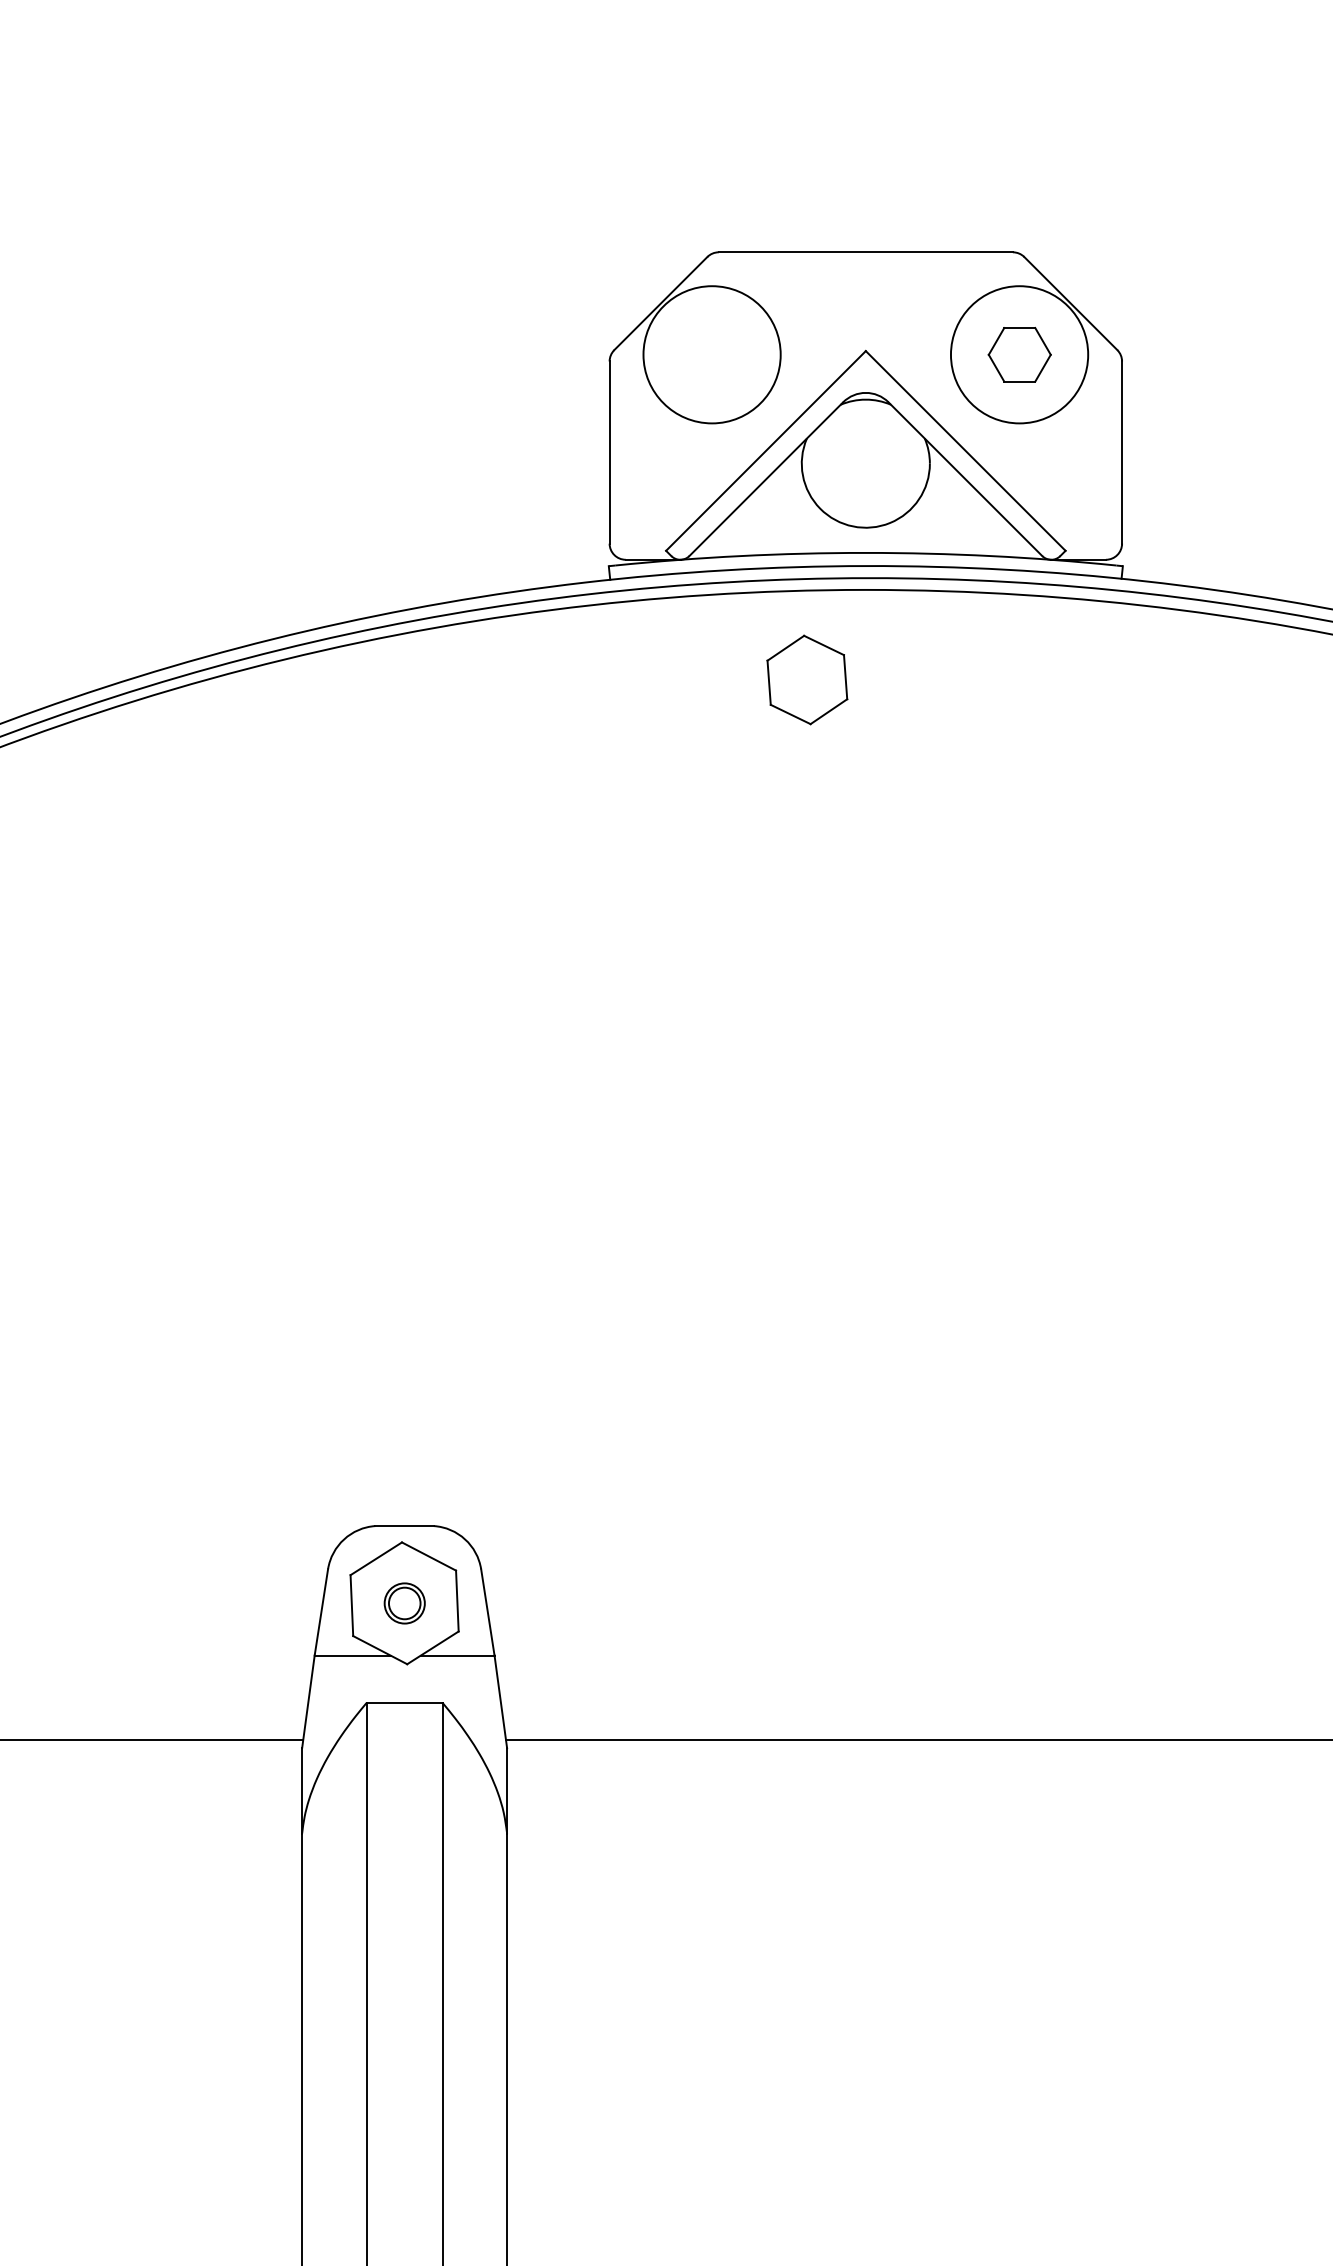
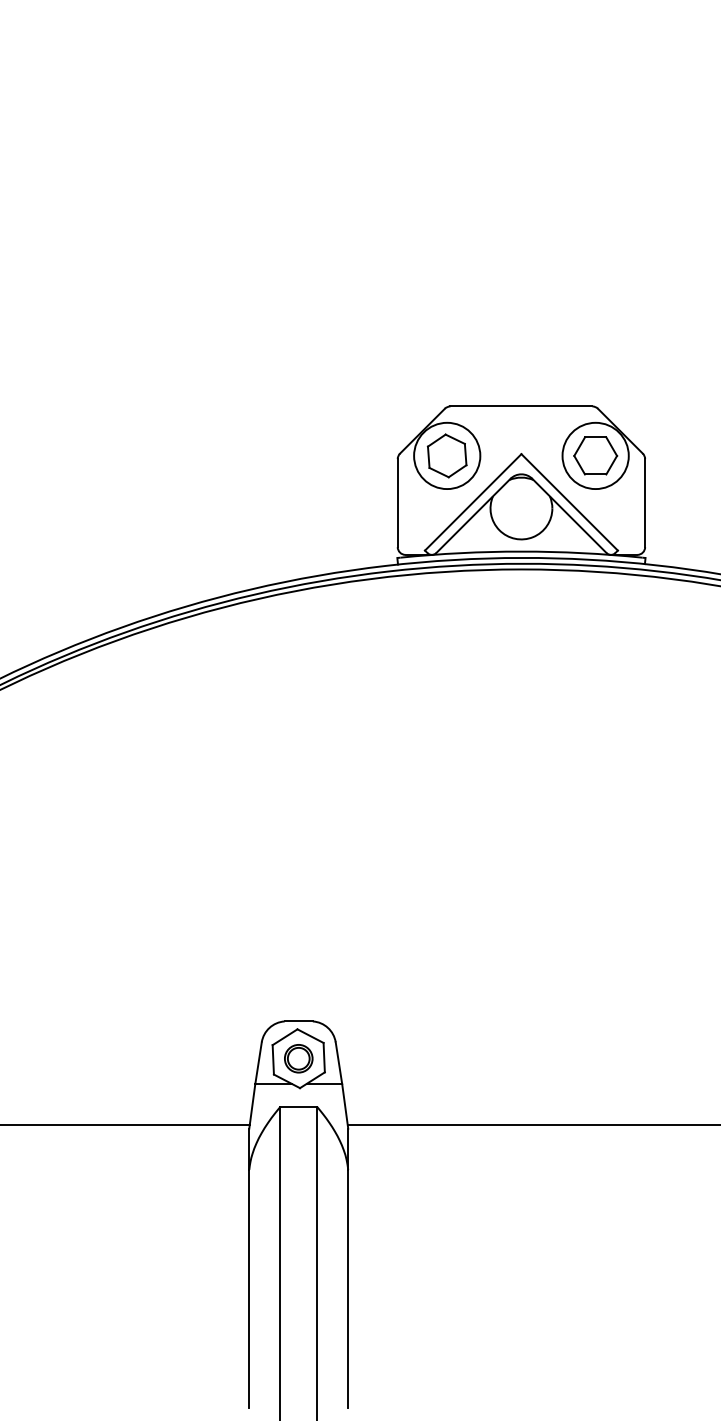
part: (1019, 353) -> (595, 455), size x1.43
part: (805, 679) -> (446, 455), moved
part: (404, 1602) -> (298, 1058), size x1.43

